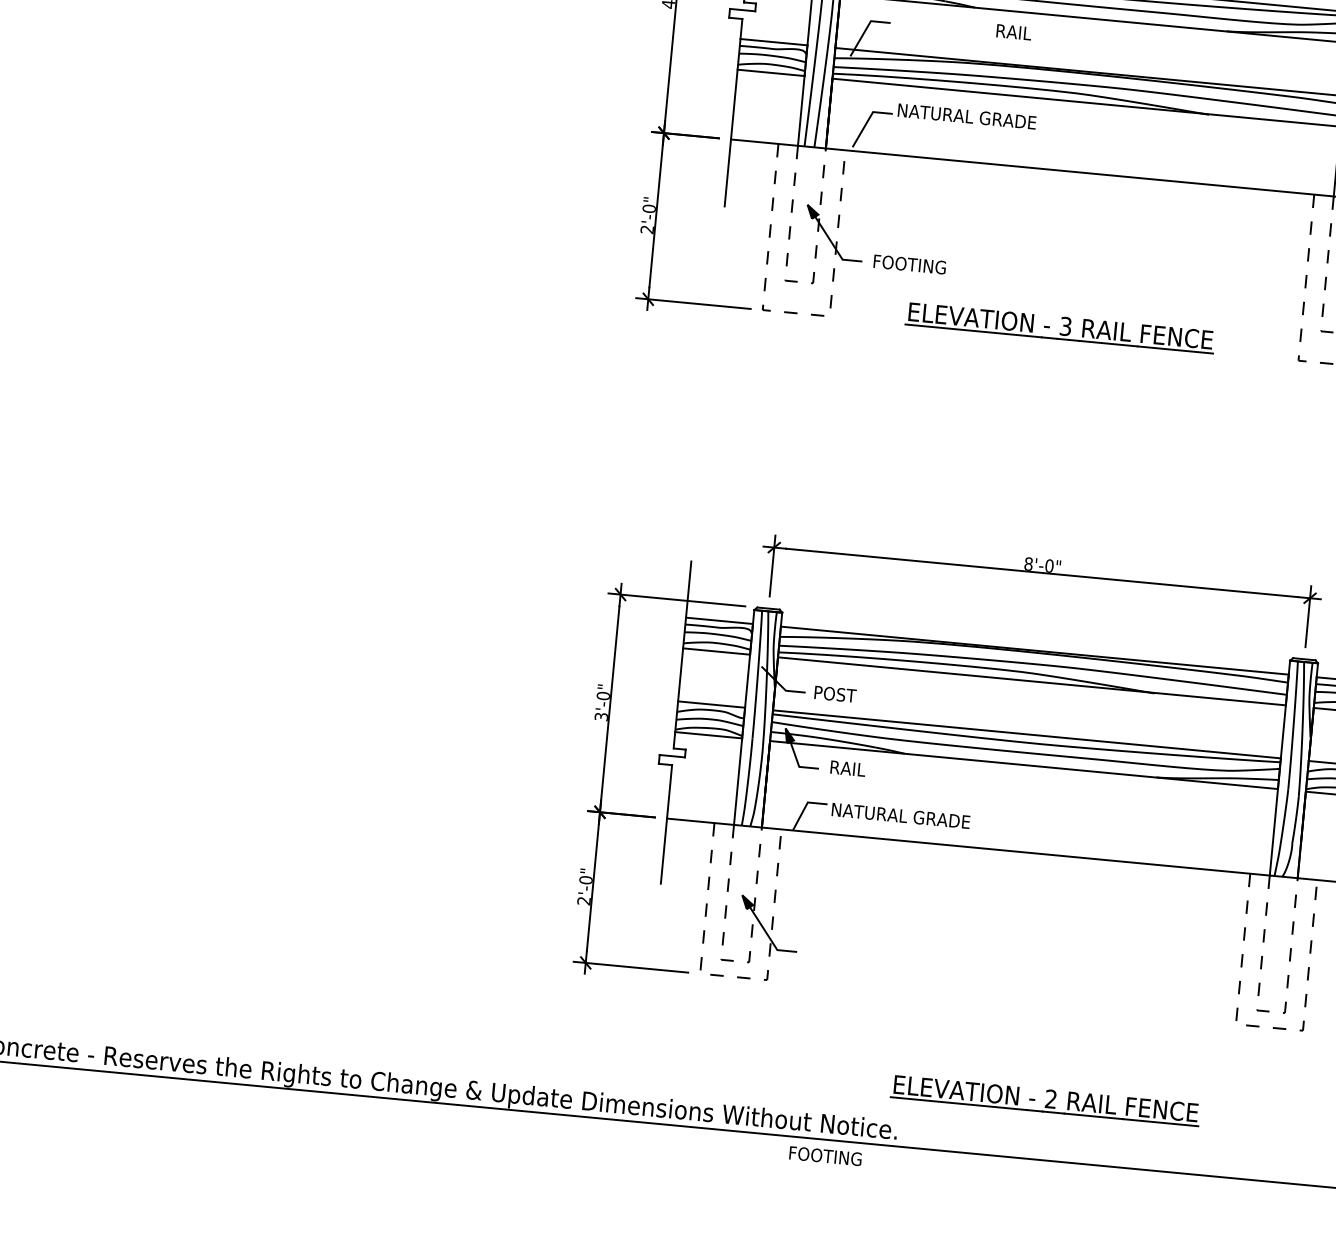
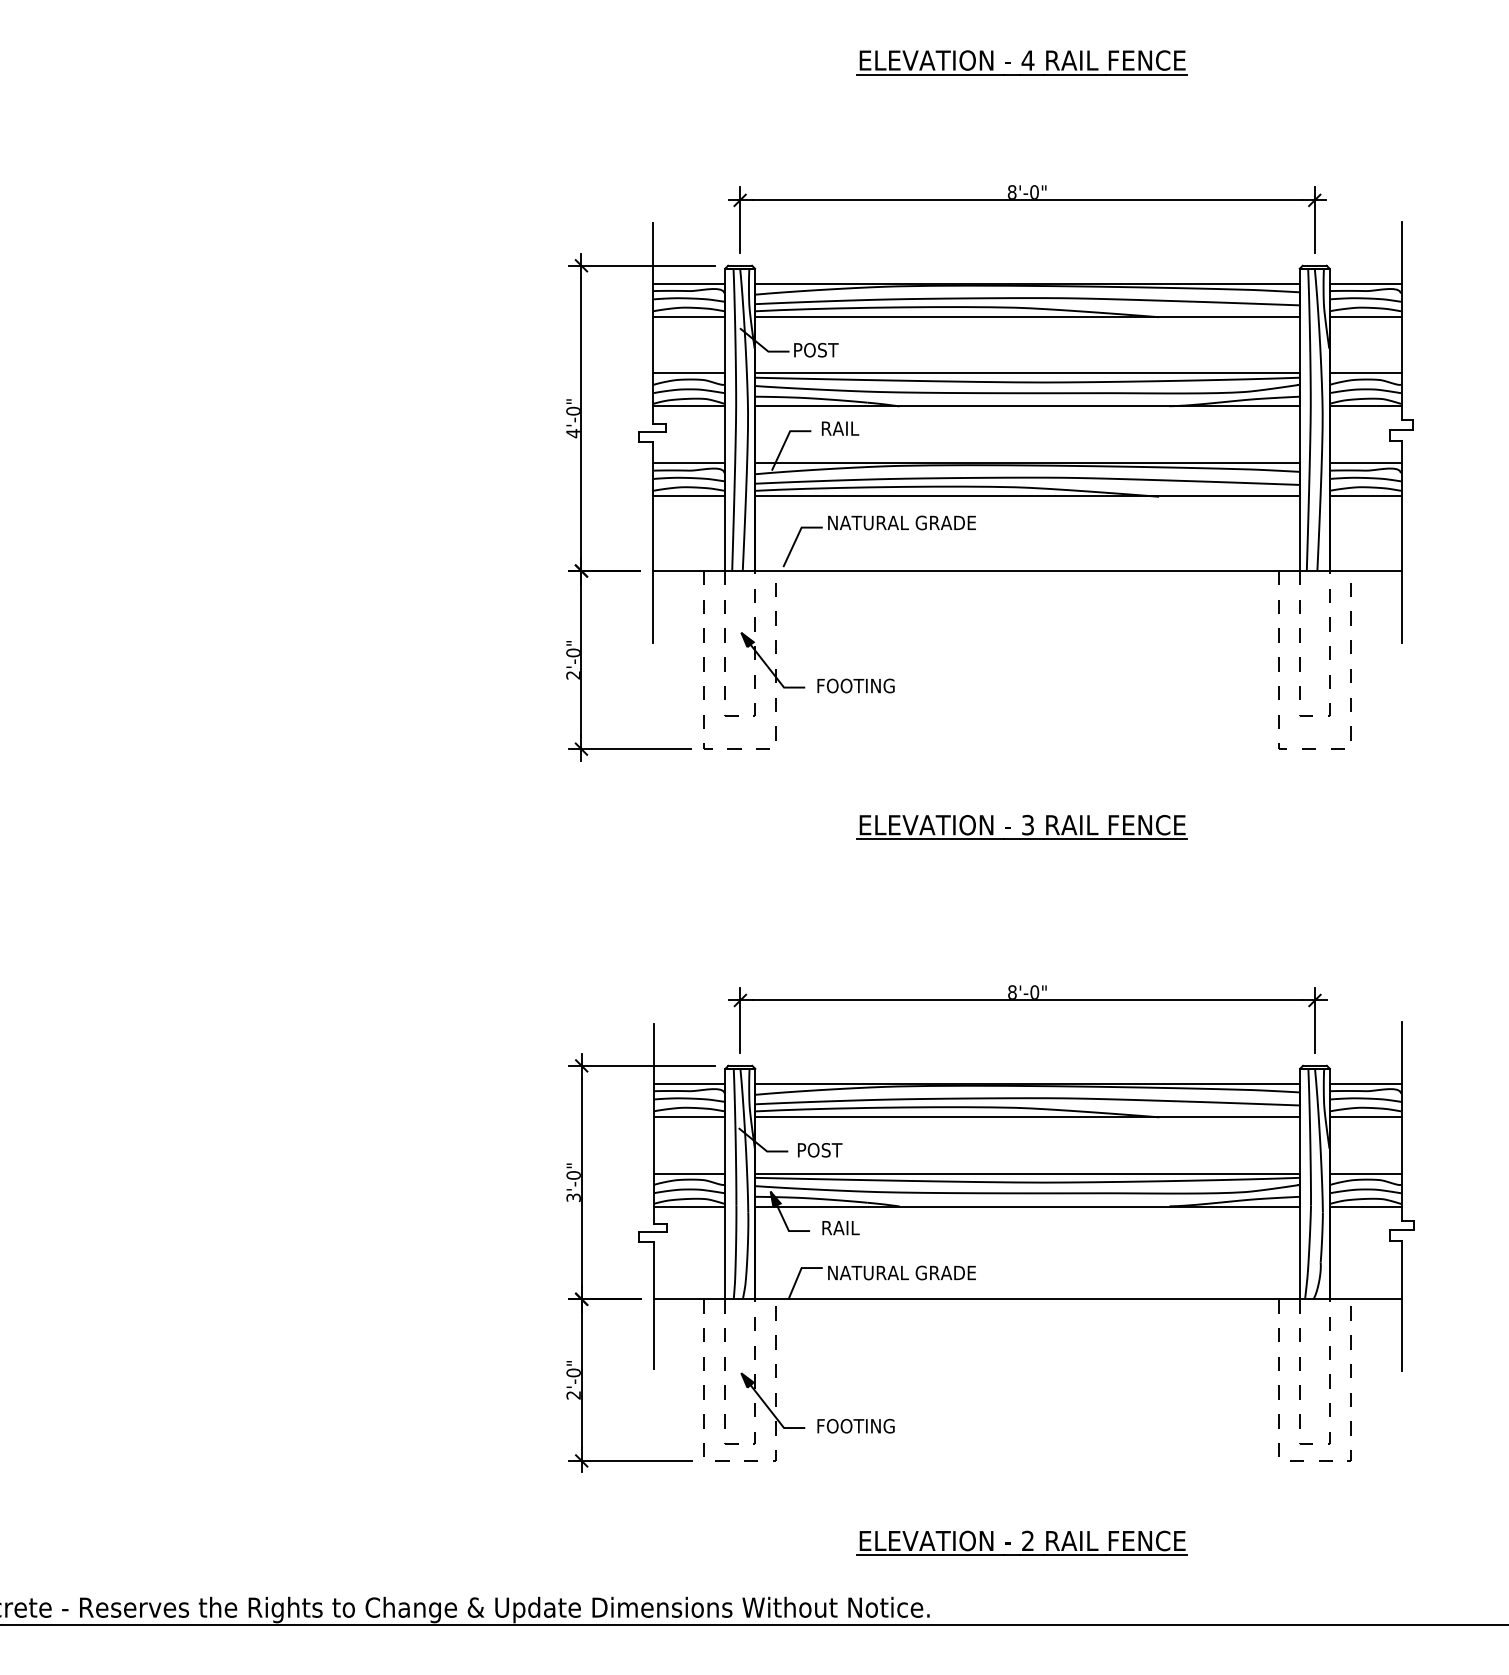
text: (1014, 32) -> (840, 428), moved
part: (1059, 327) -> (1021, 826), moved
part: (1044, 1100) -> (1021, 1542), moved
text: (825, 1156) -> (855, 1426), moved

